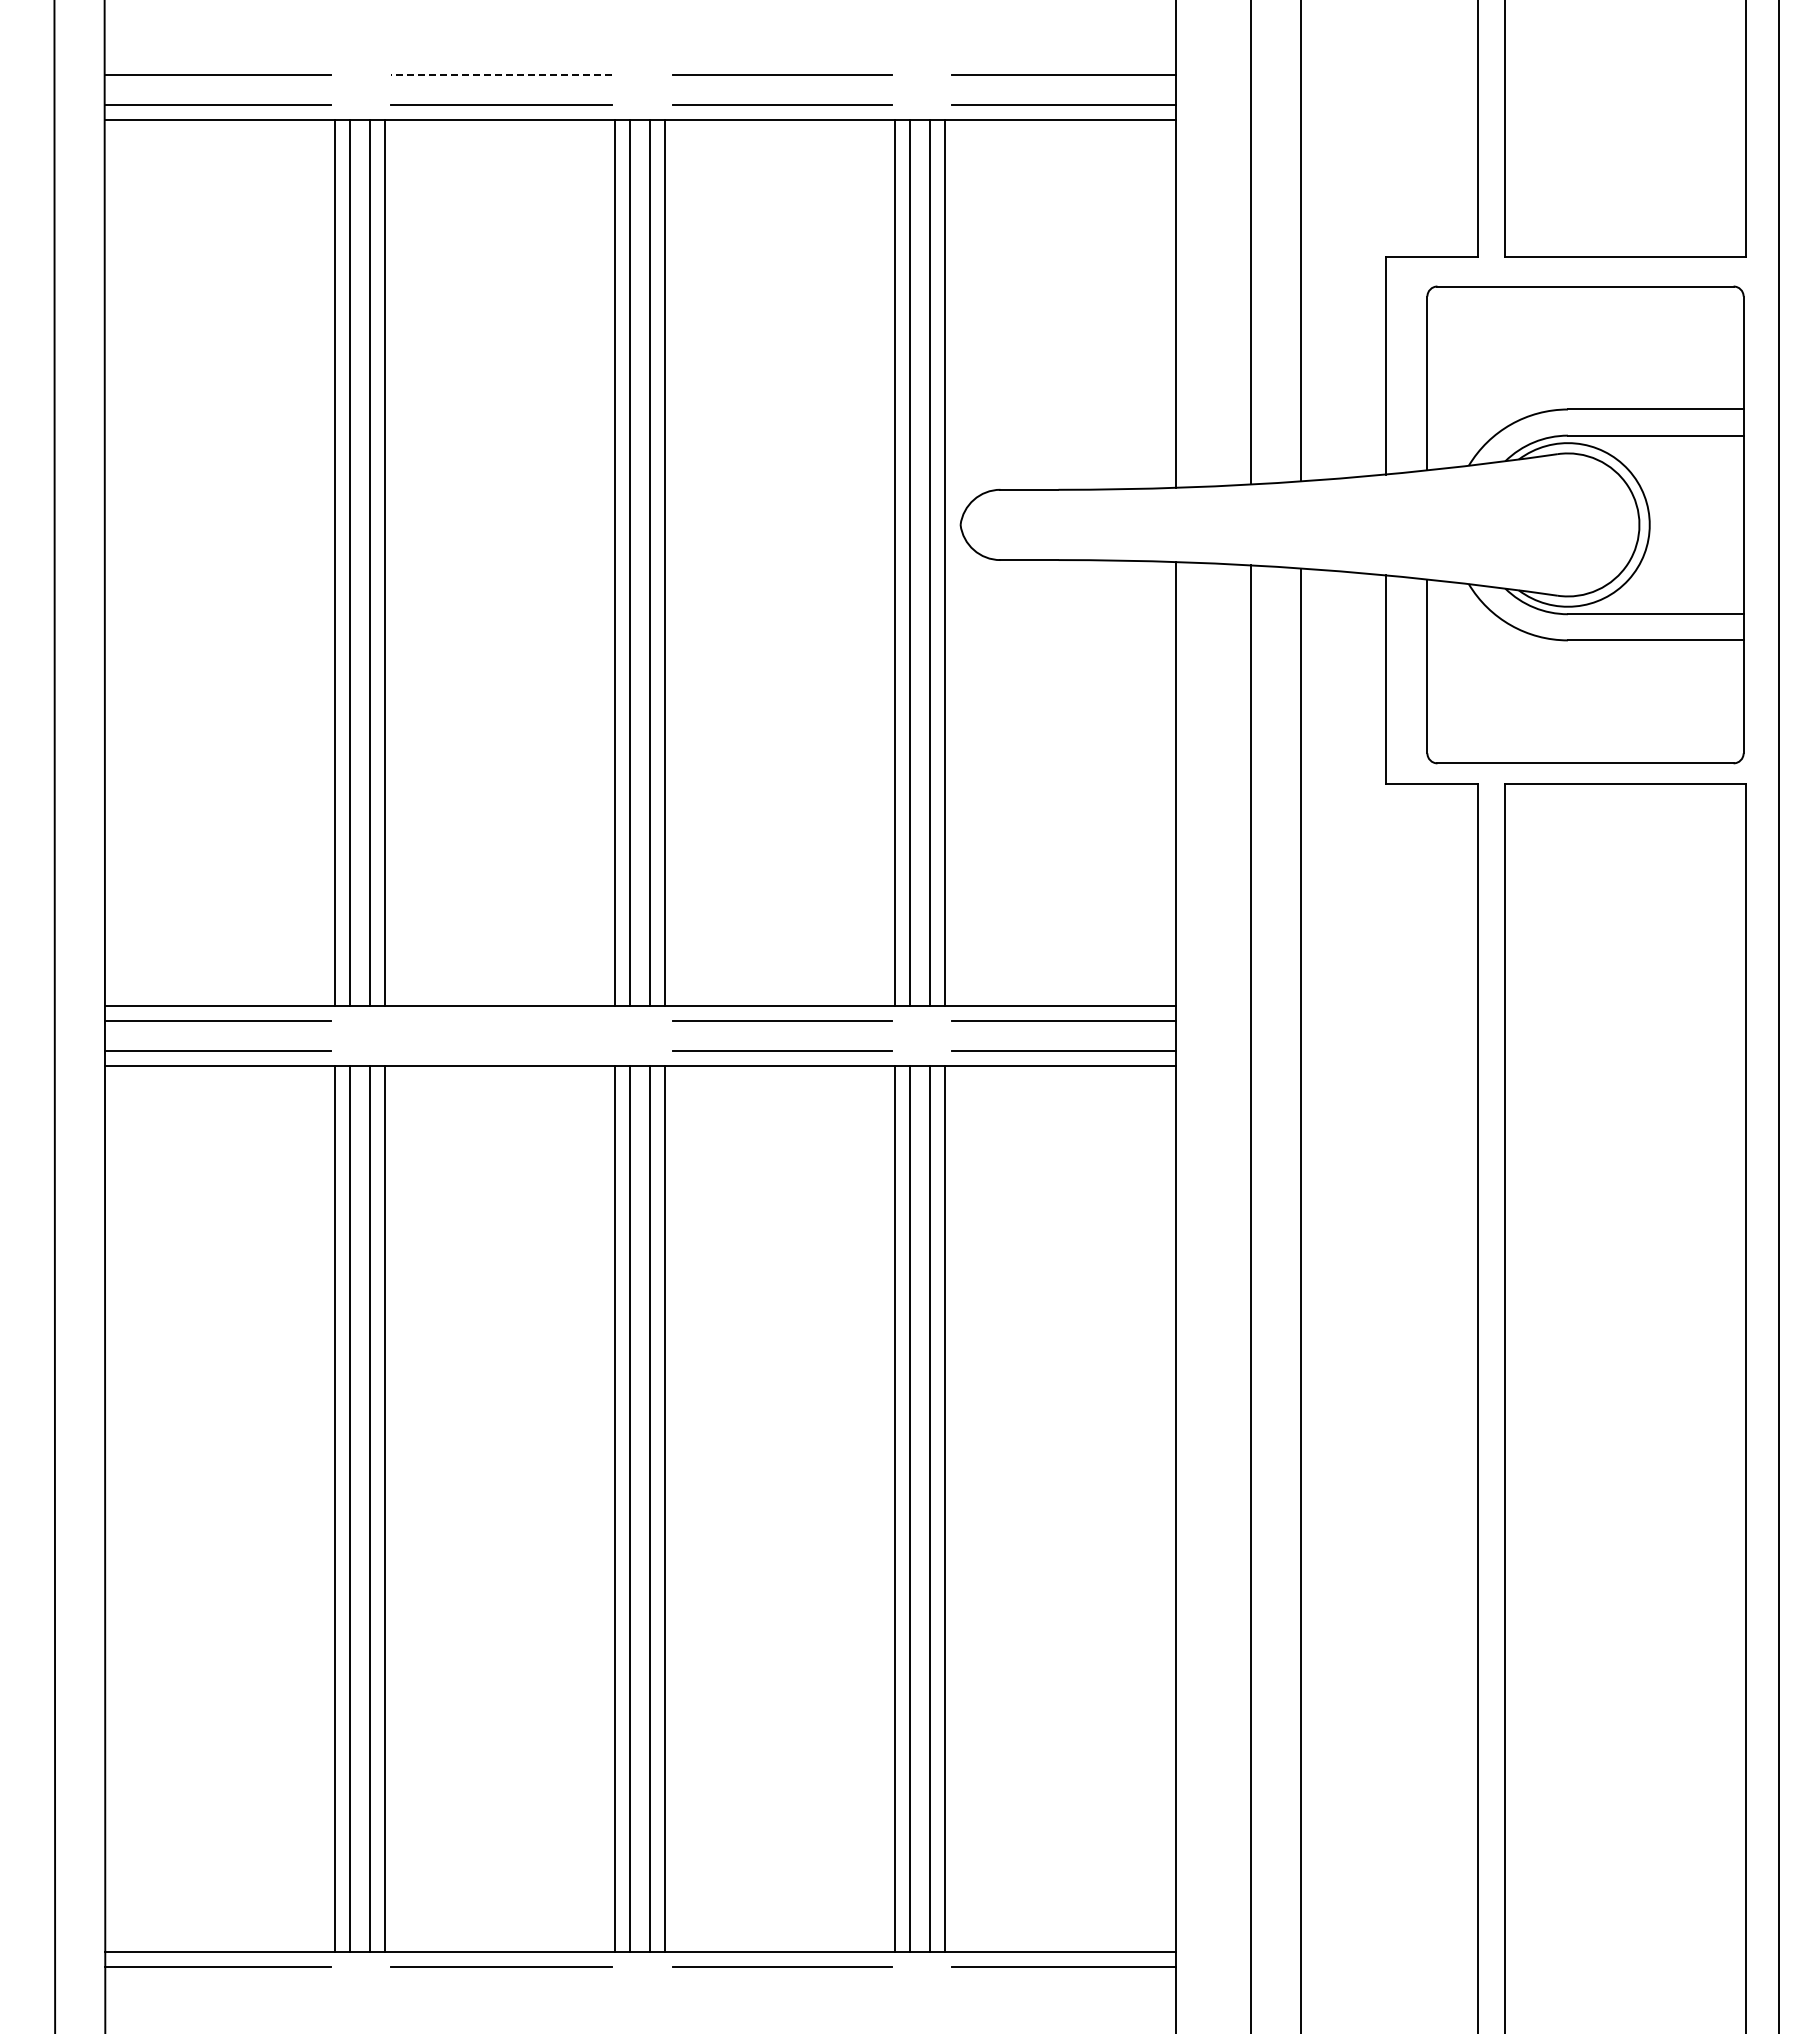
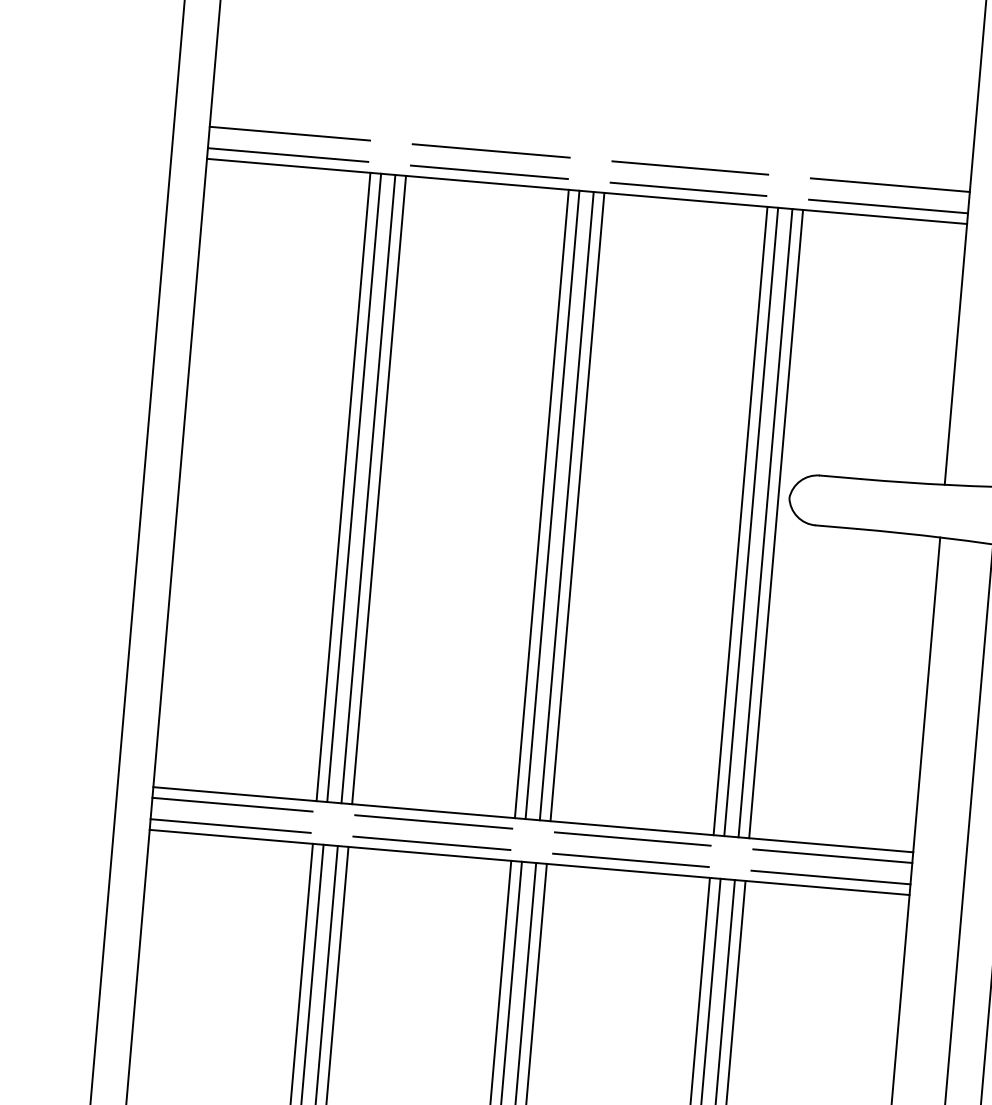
line: (501, 74) -> (491, 150), dashed -> solid
line: (501, 1021) -> (433, 822), added
line: (501, 1051) -> (431, 843), added

